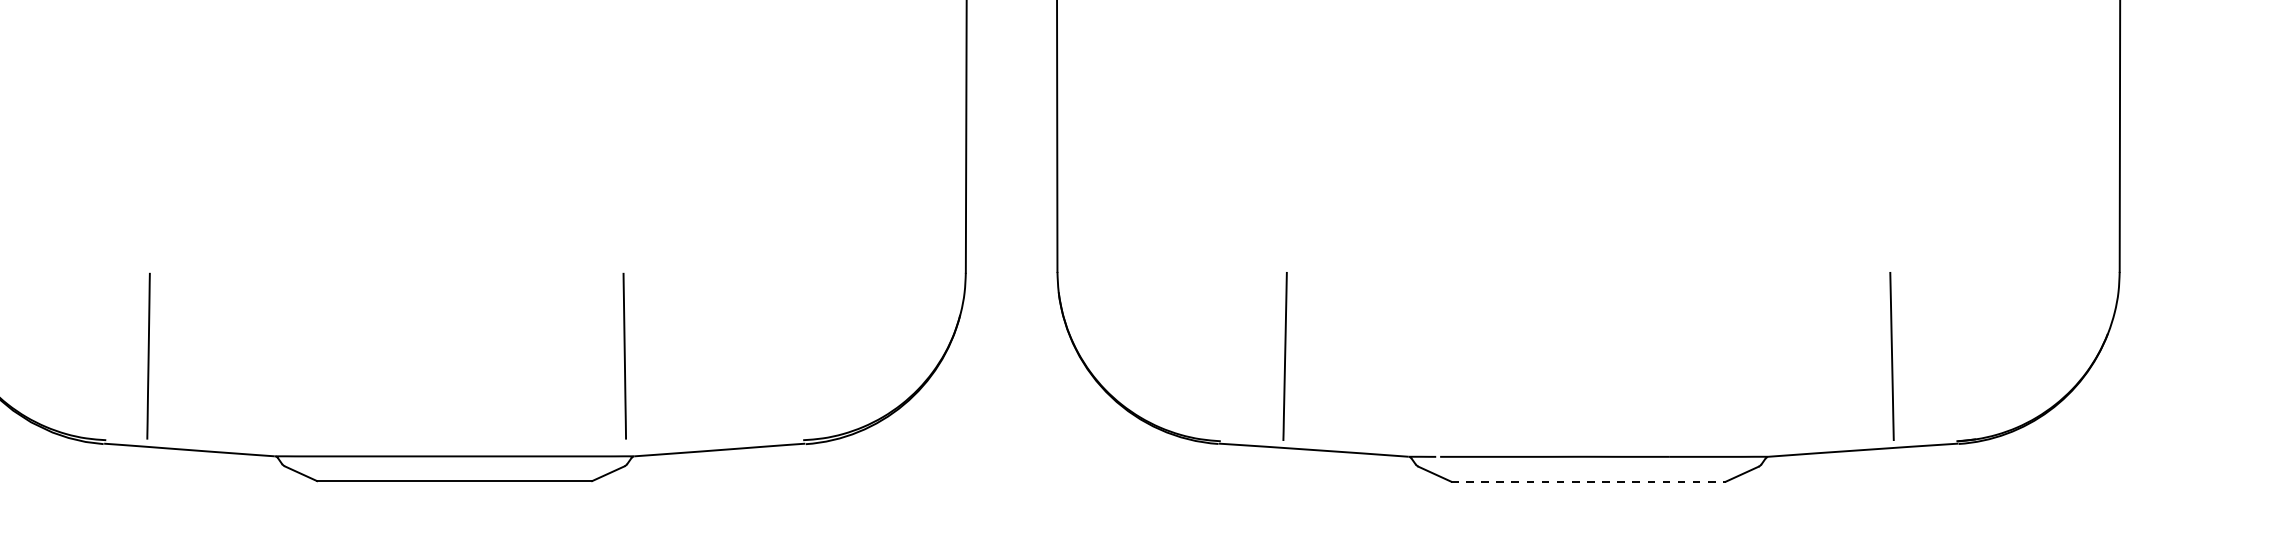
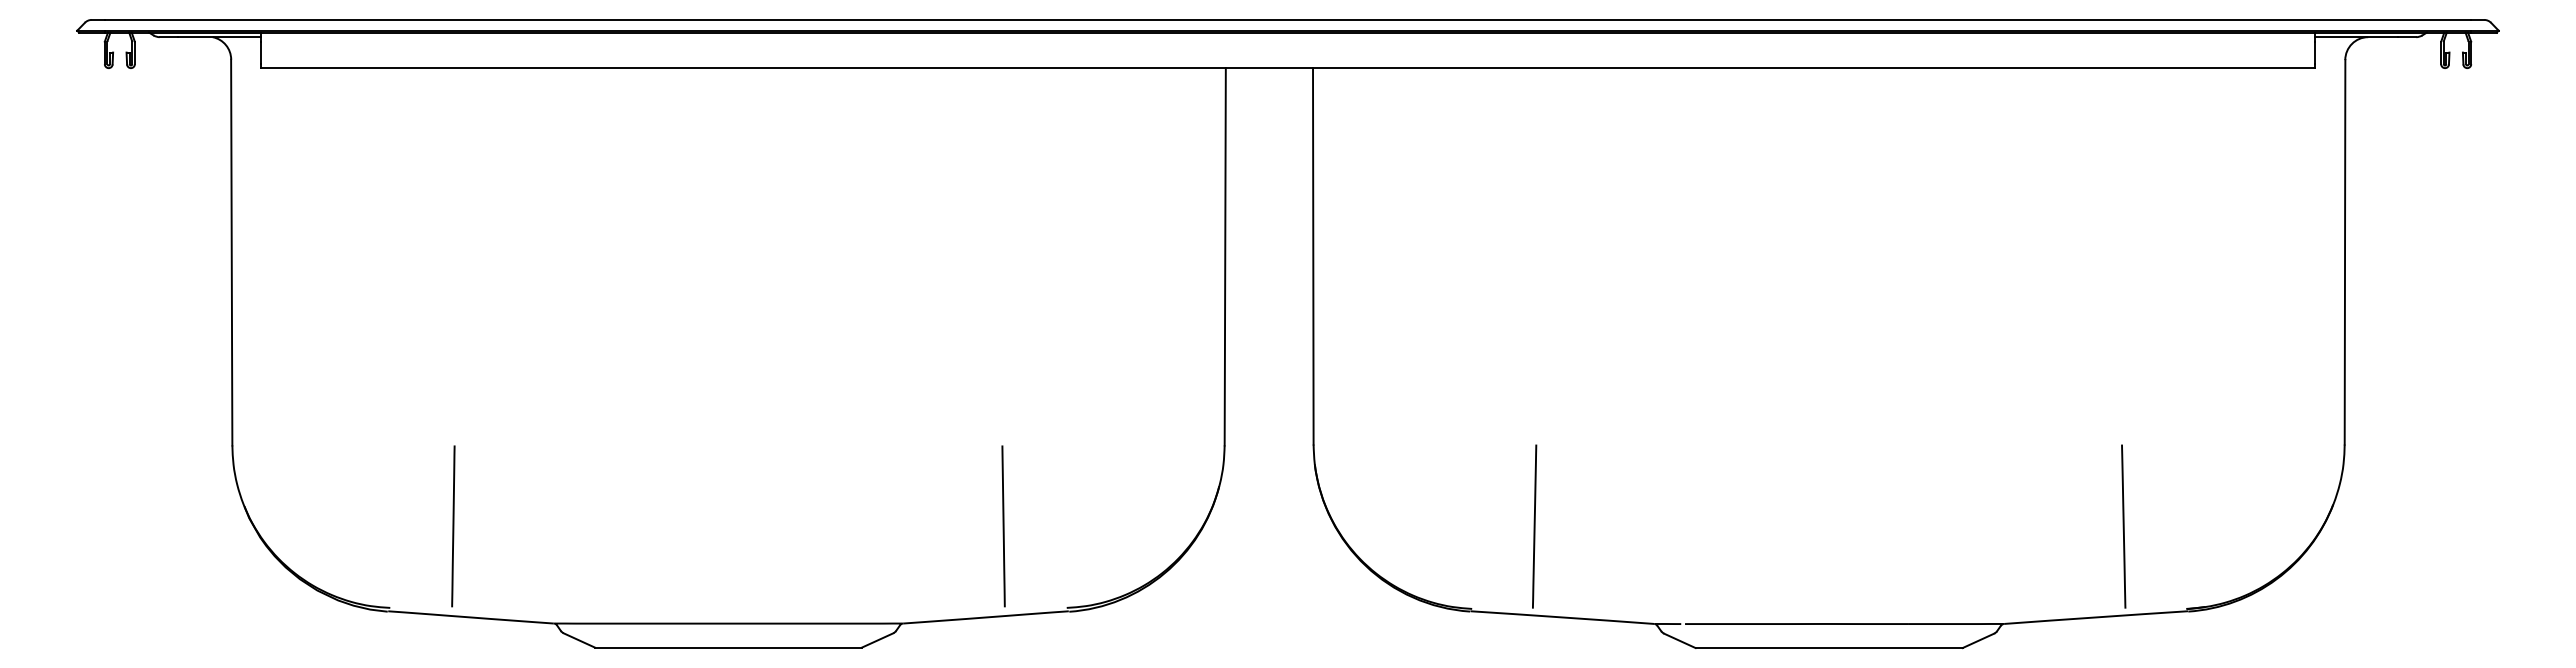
line: (148, 356) -> (453, 526), moved
line: (624, 356) -> (1003, 526), moved
line: (1588, 482) -> (1829, 648), dashed -> solid

